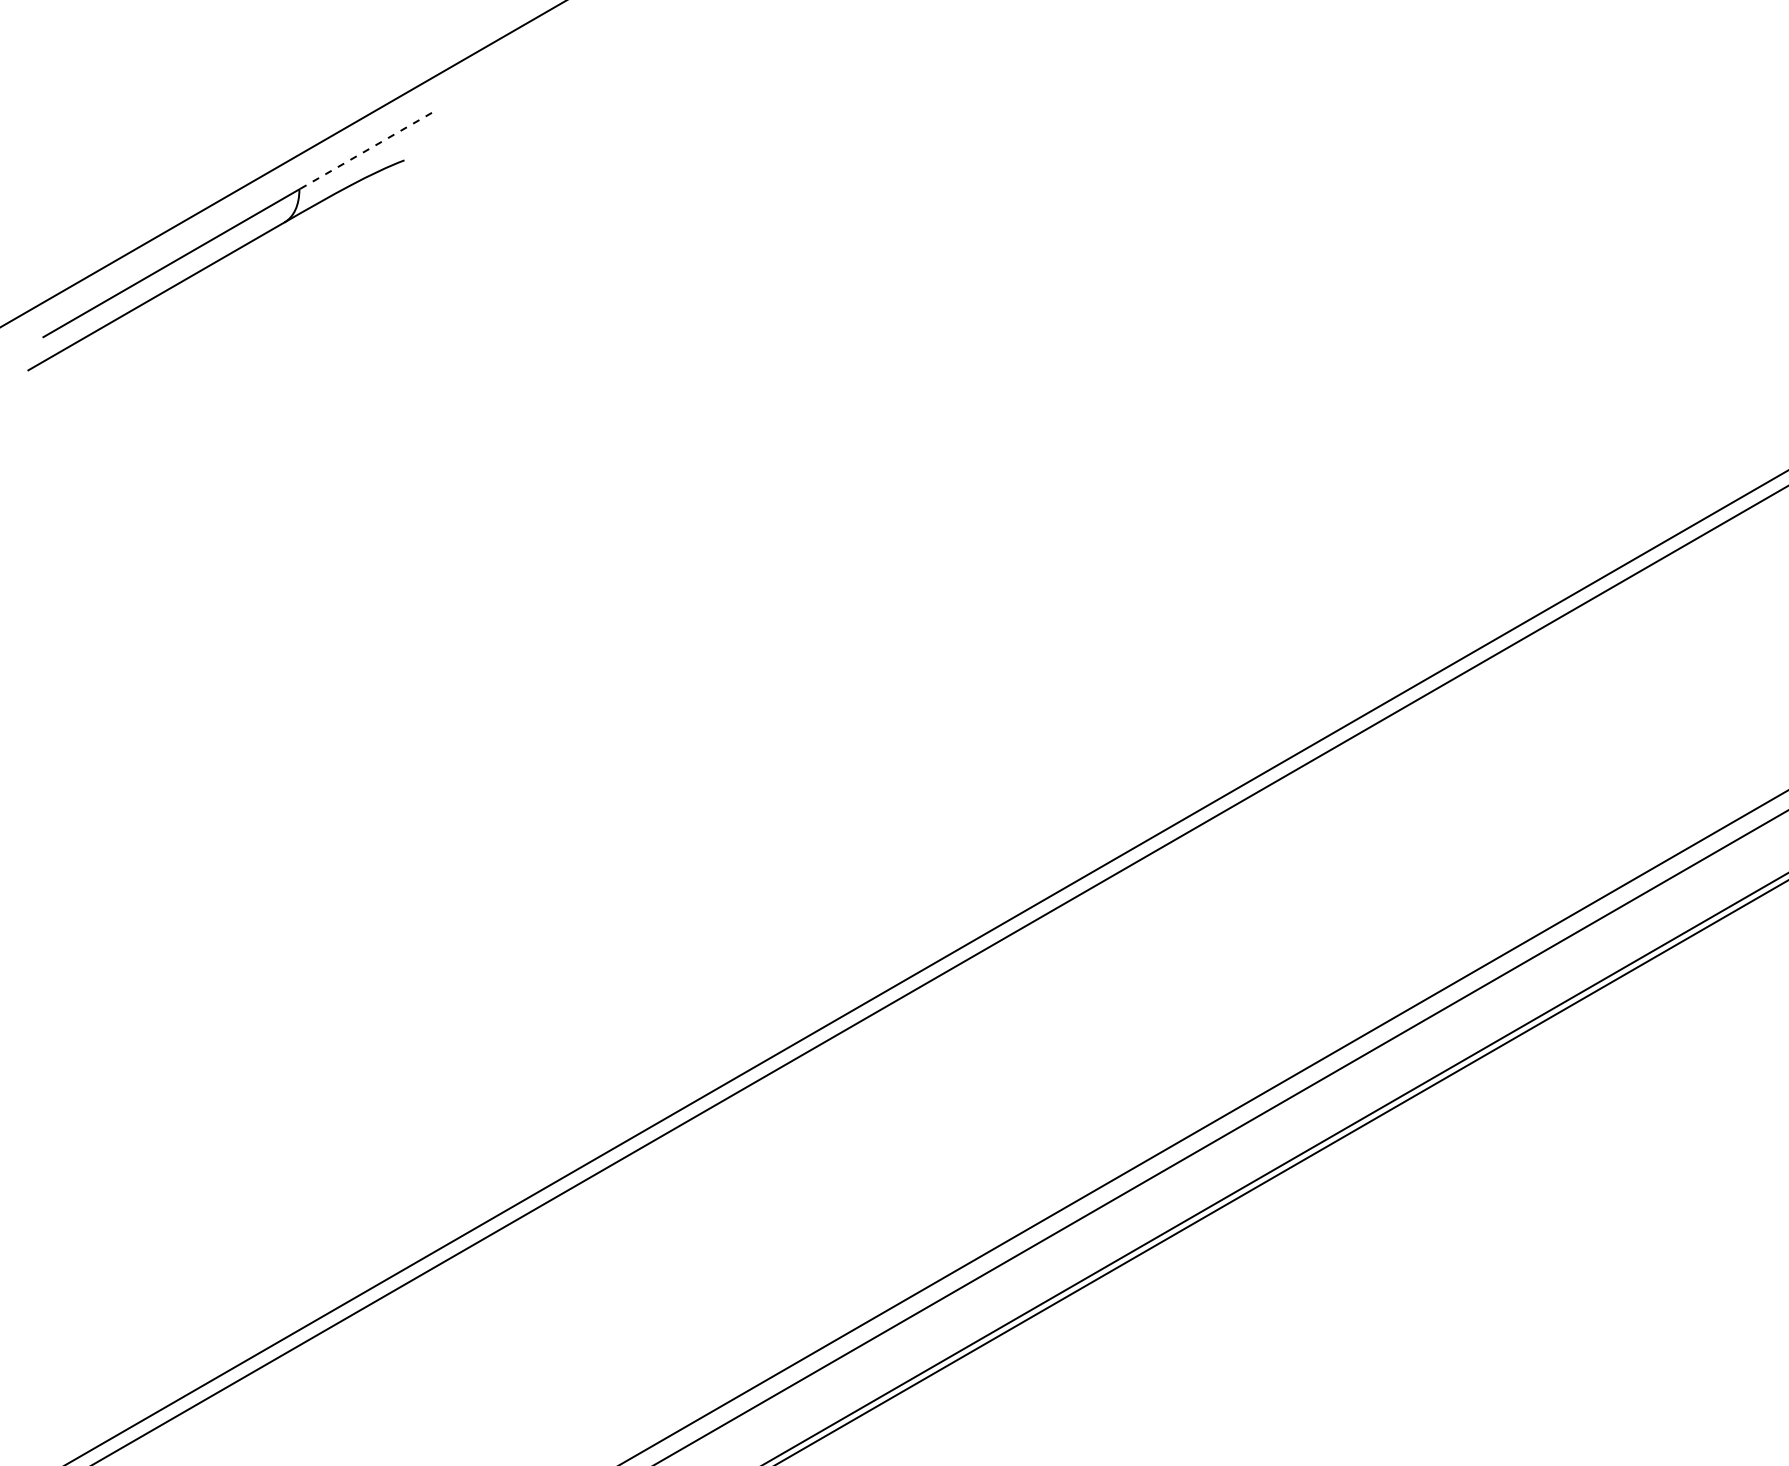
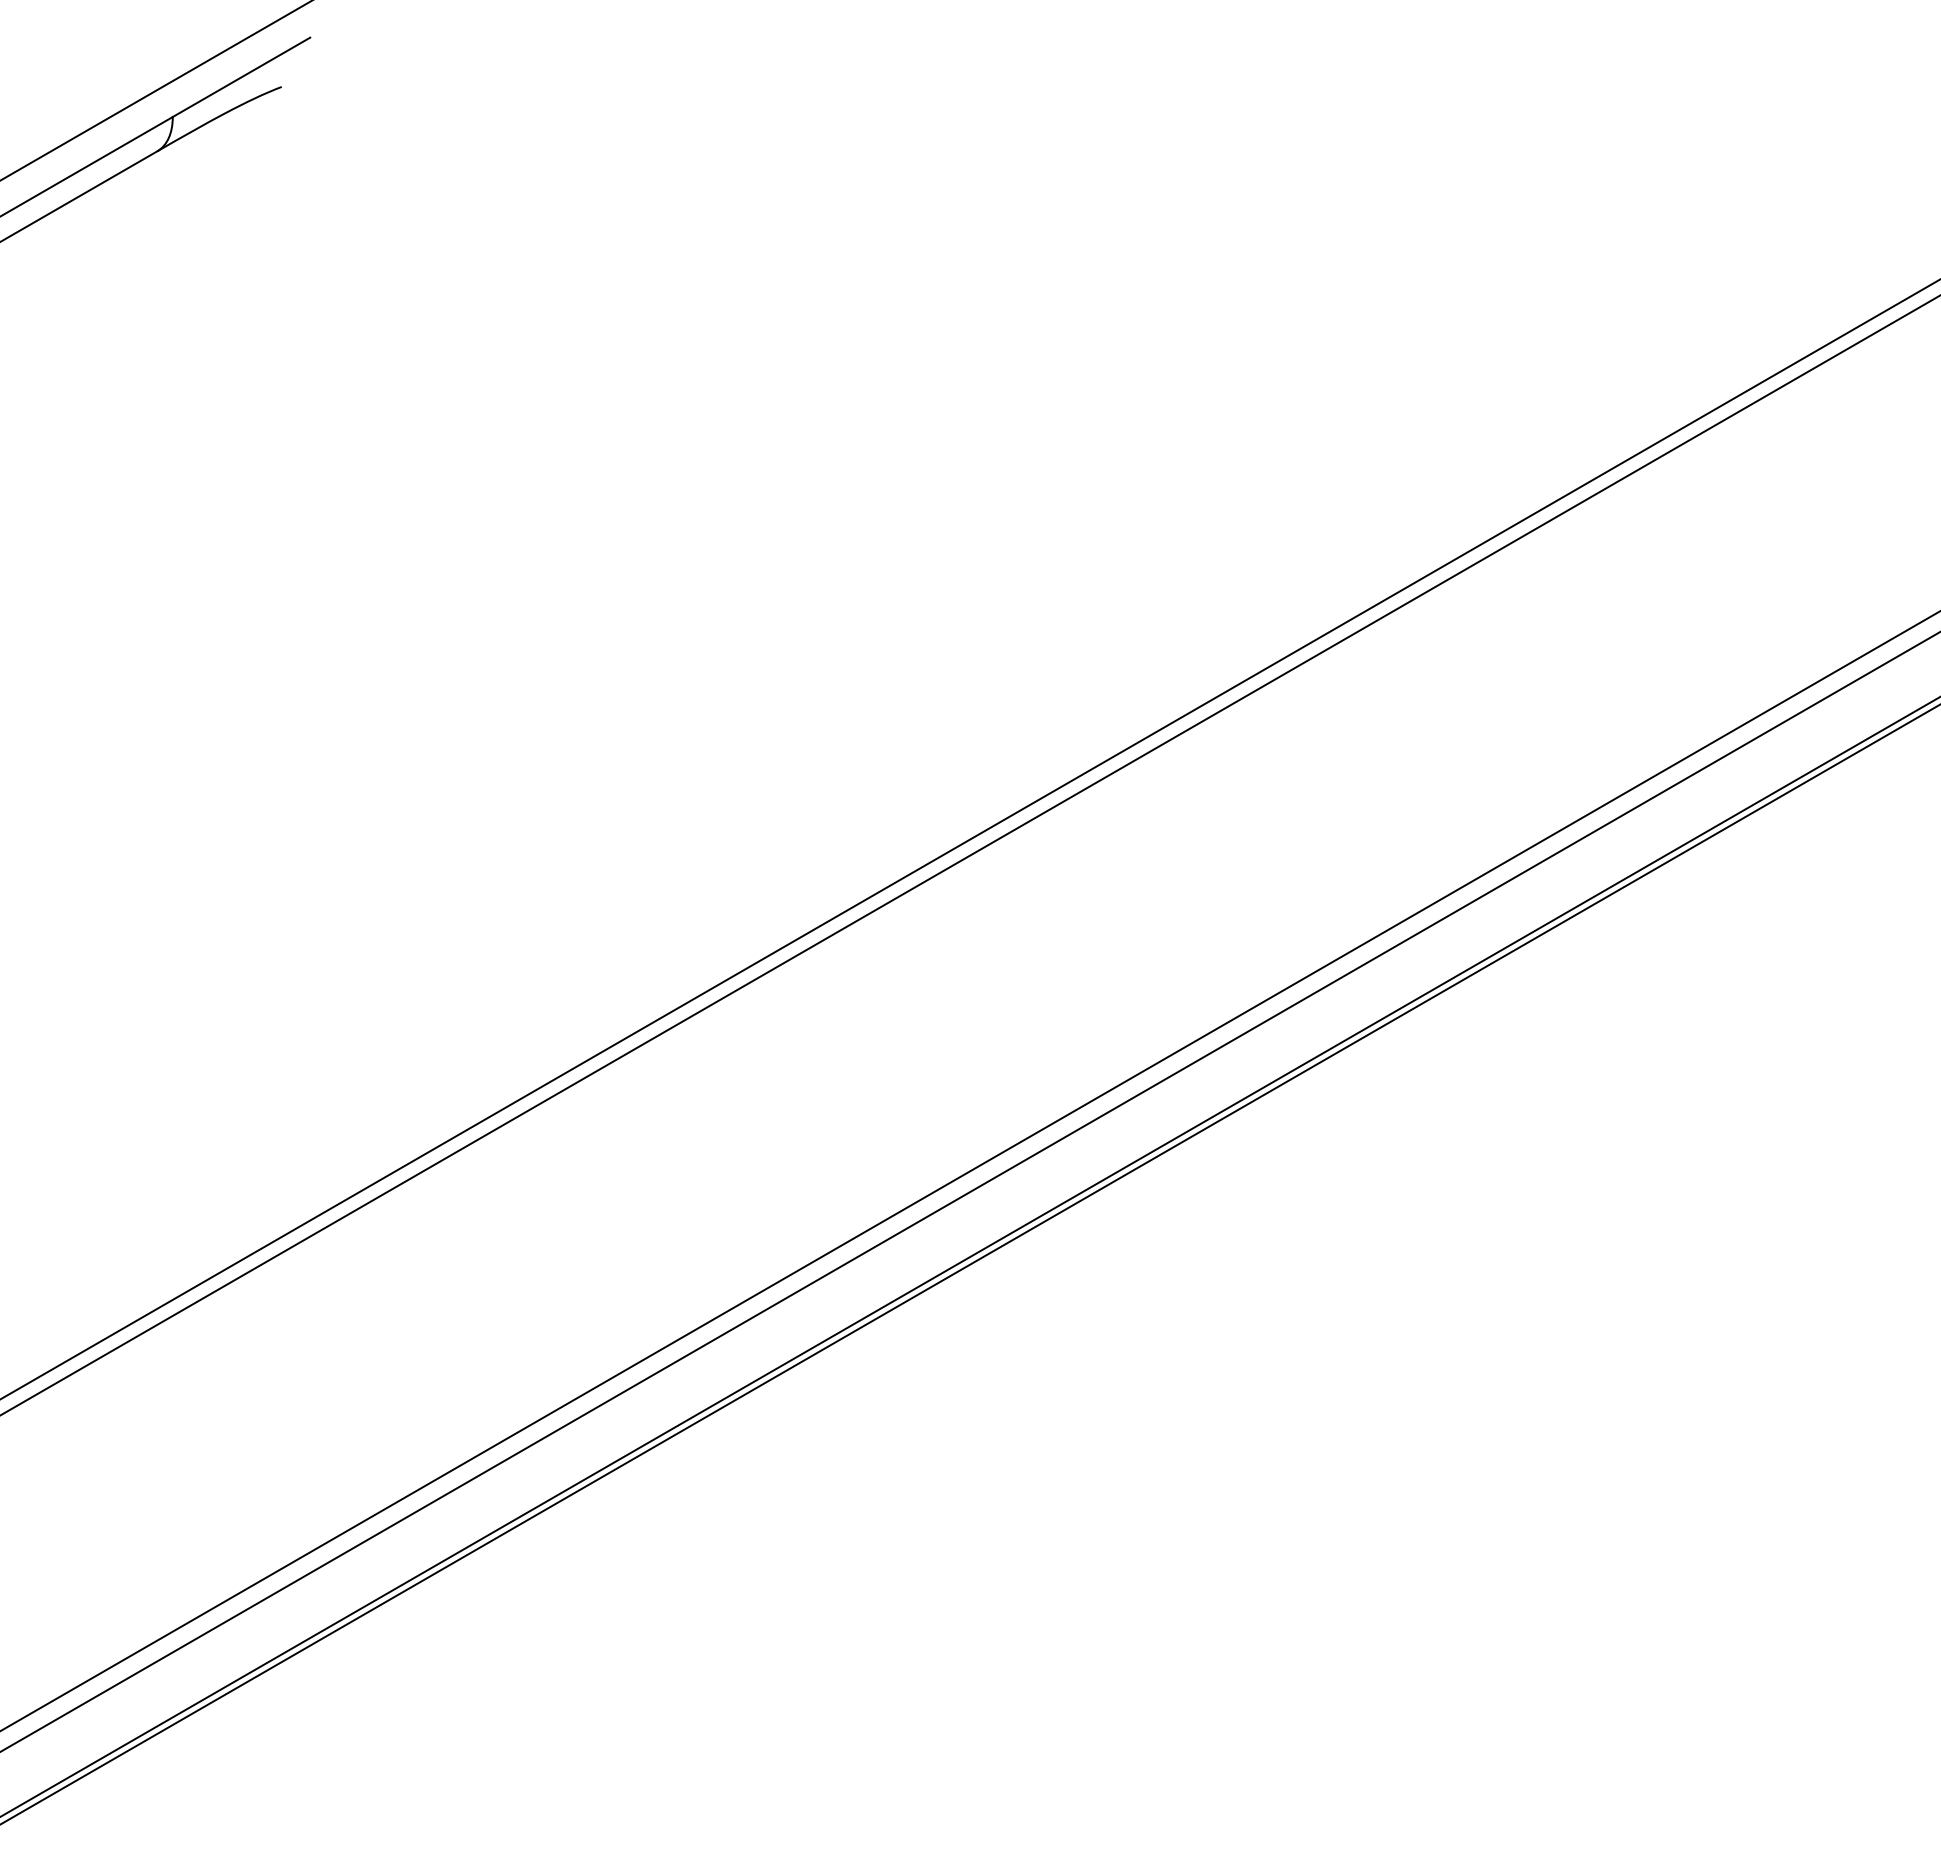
line: (365, 151) -> (241, 77), dashed -> solid

